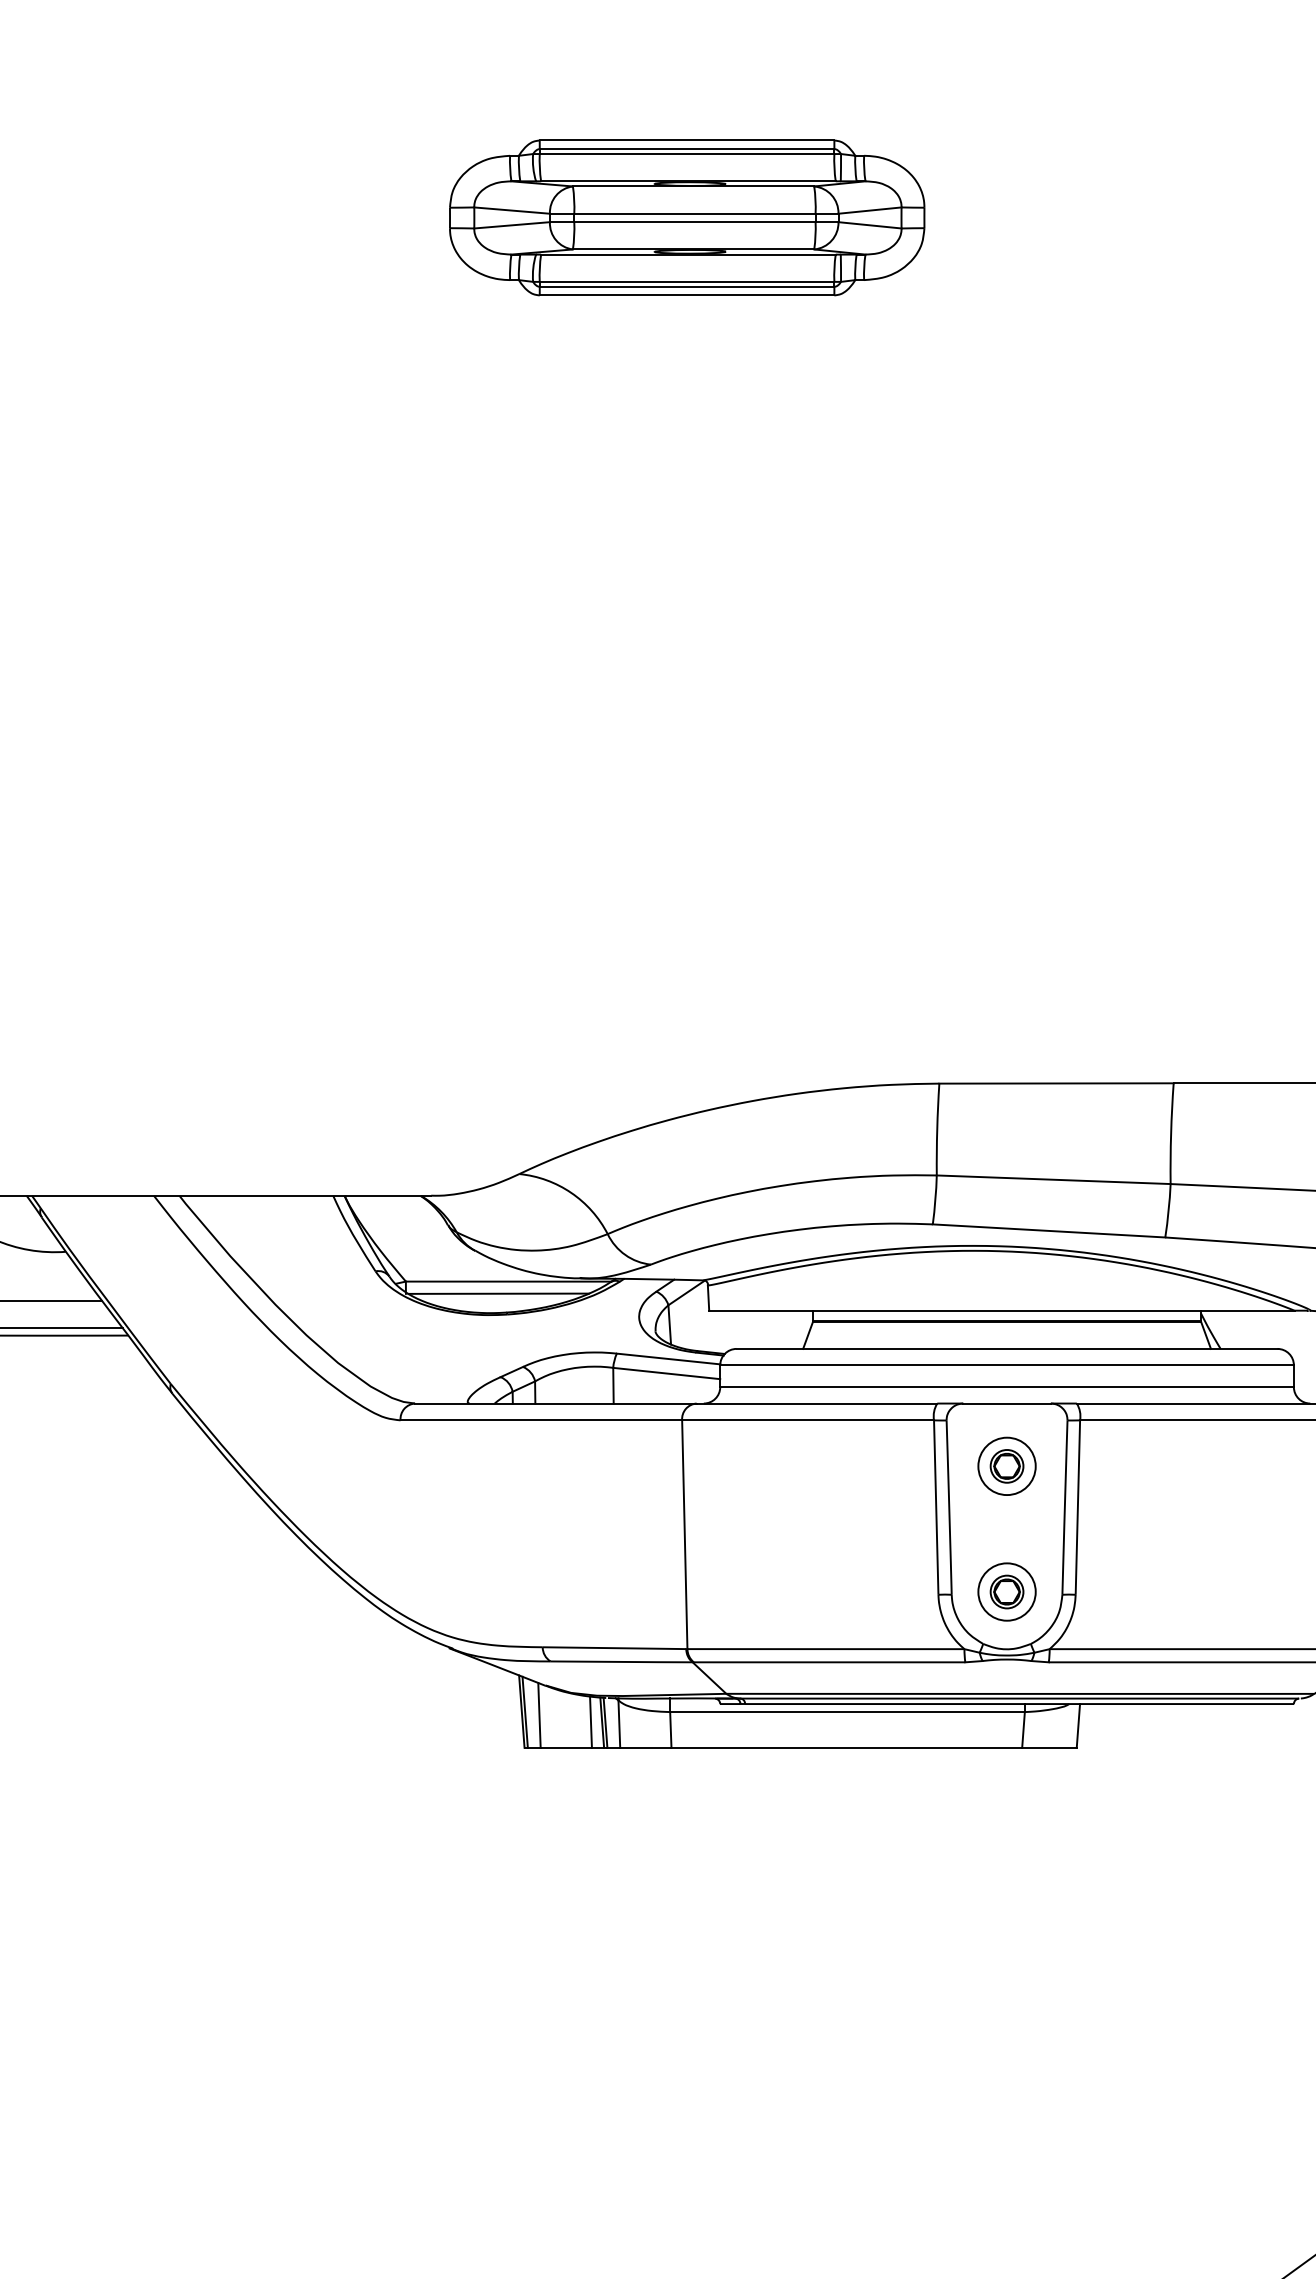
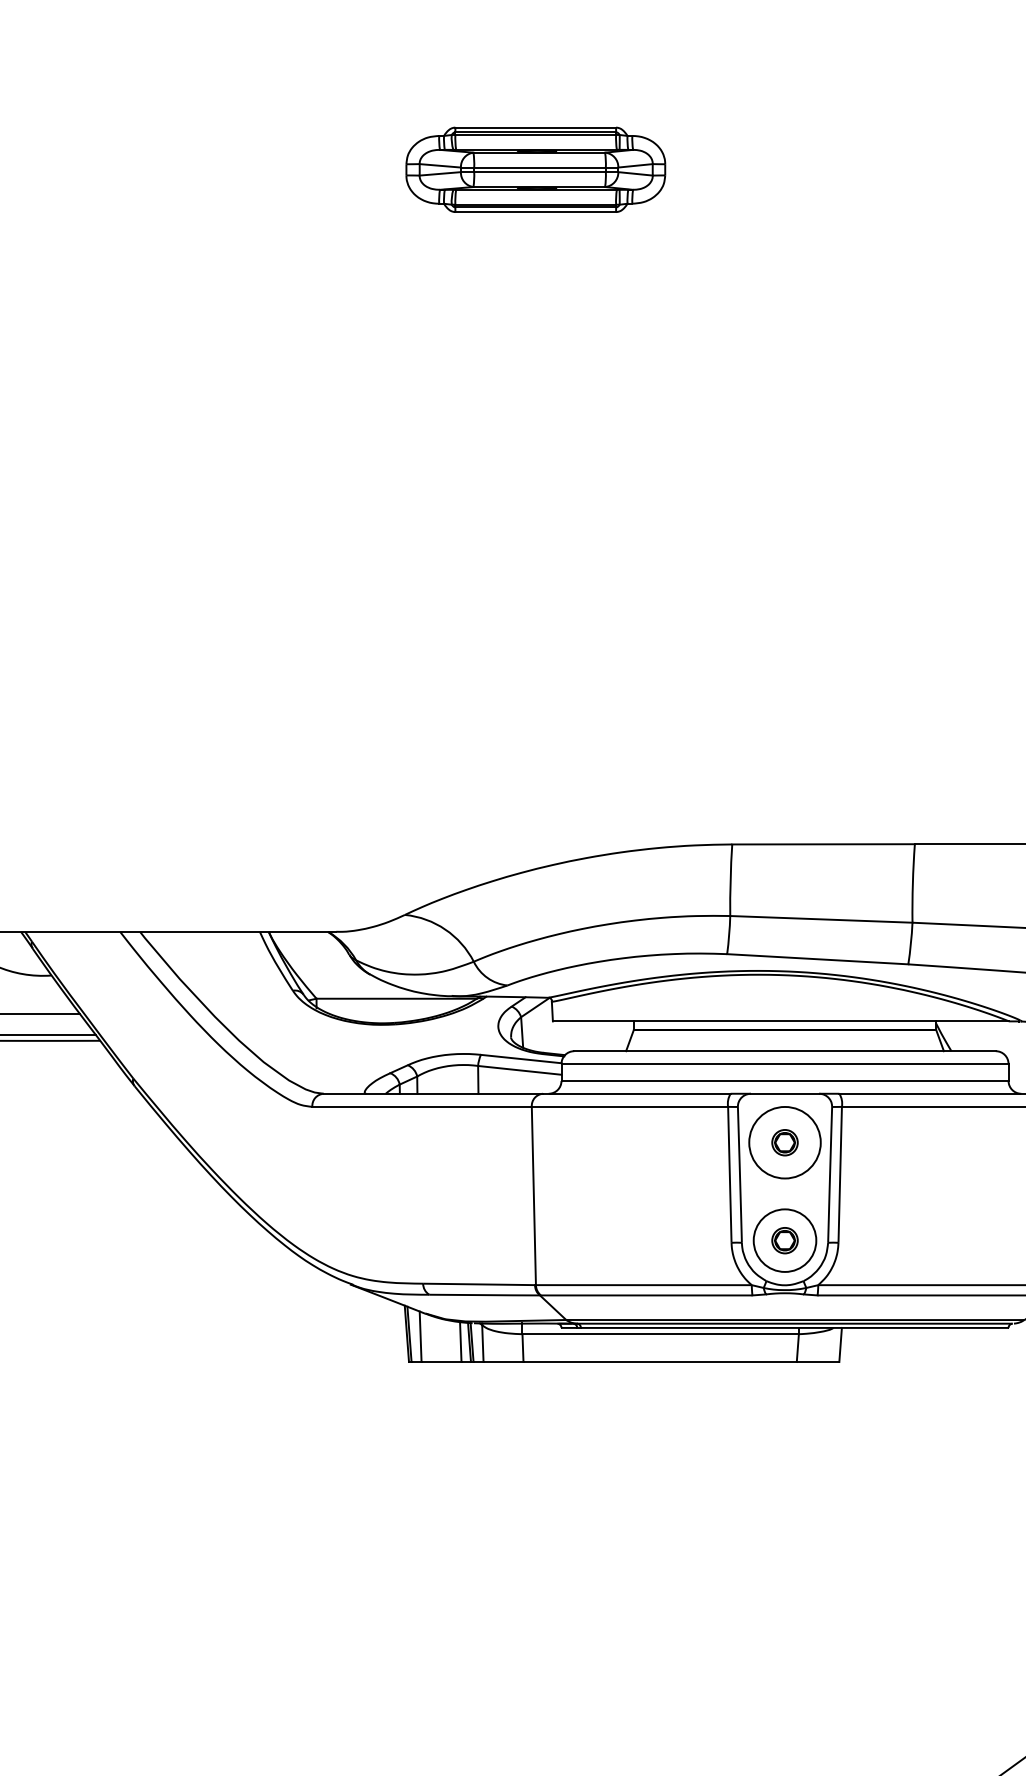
part: (687, 217) -> (535, 169), size x0.7
line: (498, 1293) -> (388, 1008), removed
circle: (1006, 1466) -> (784, 1142), size x1.6
circle: (1006, 1591) -> (784, 1240), size x1.4

